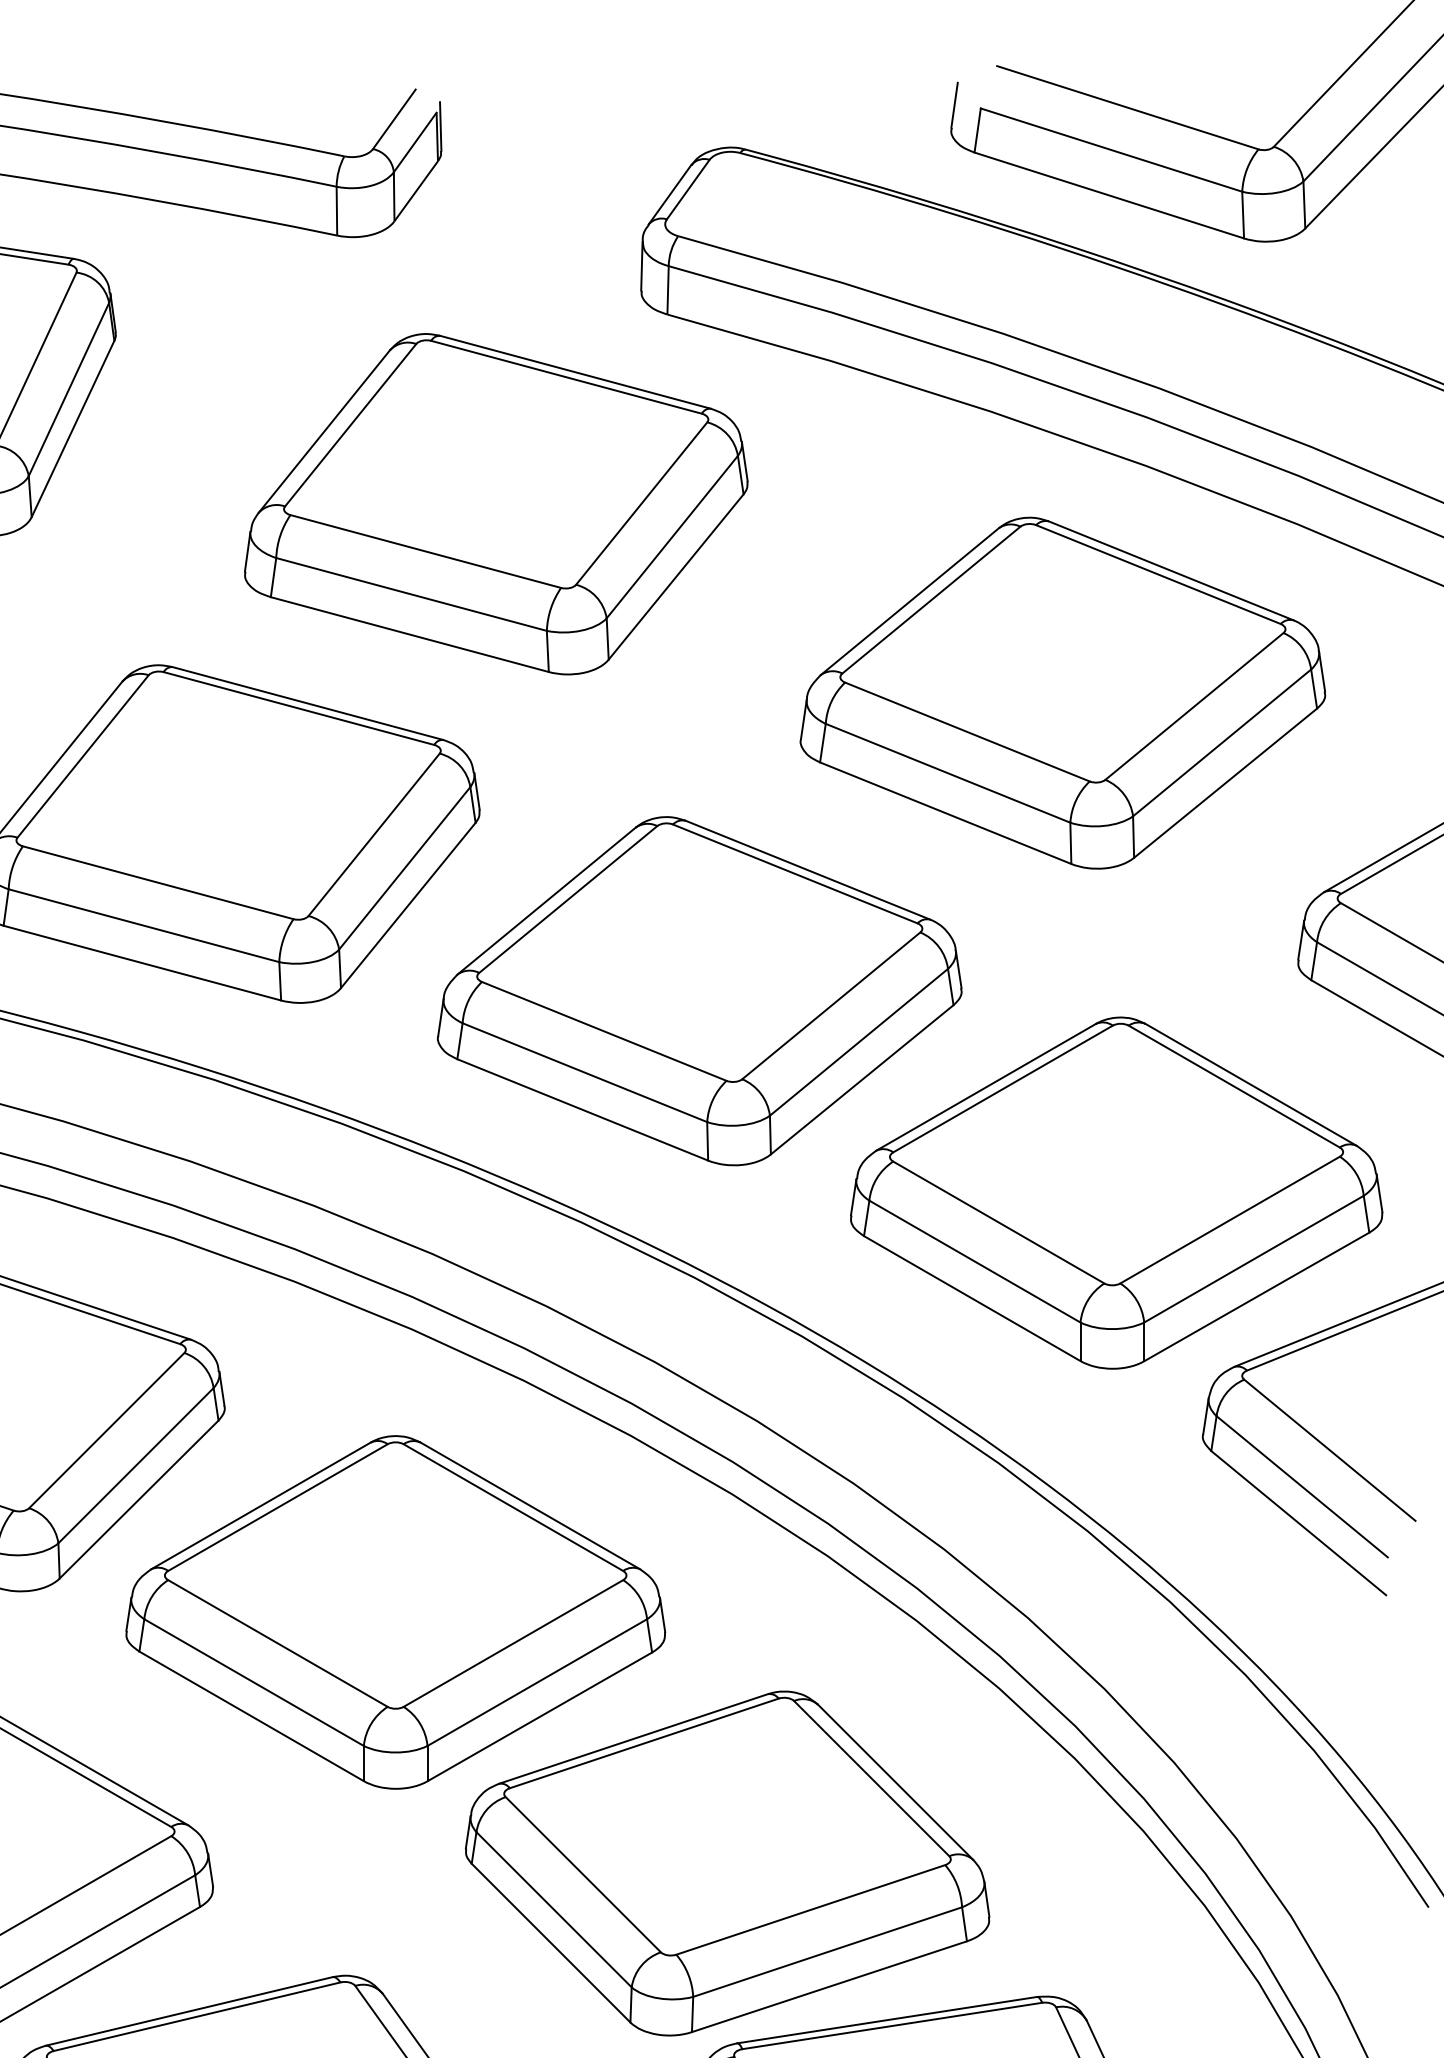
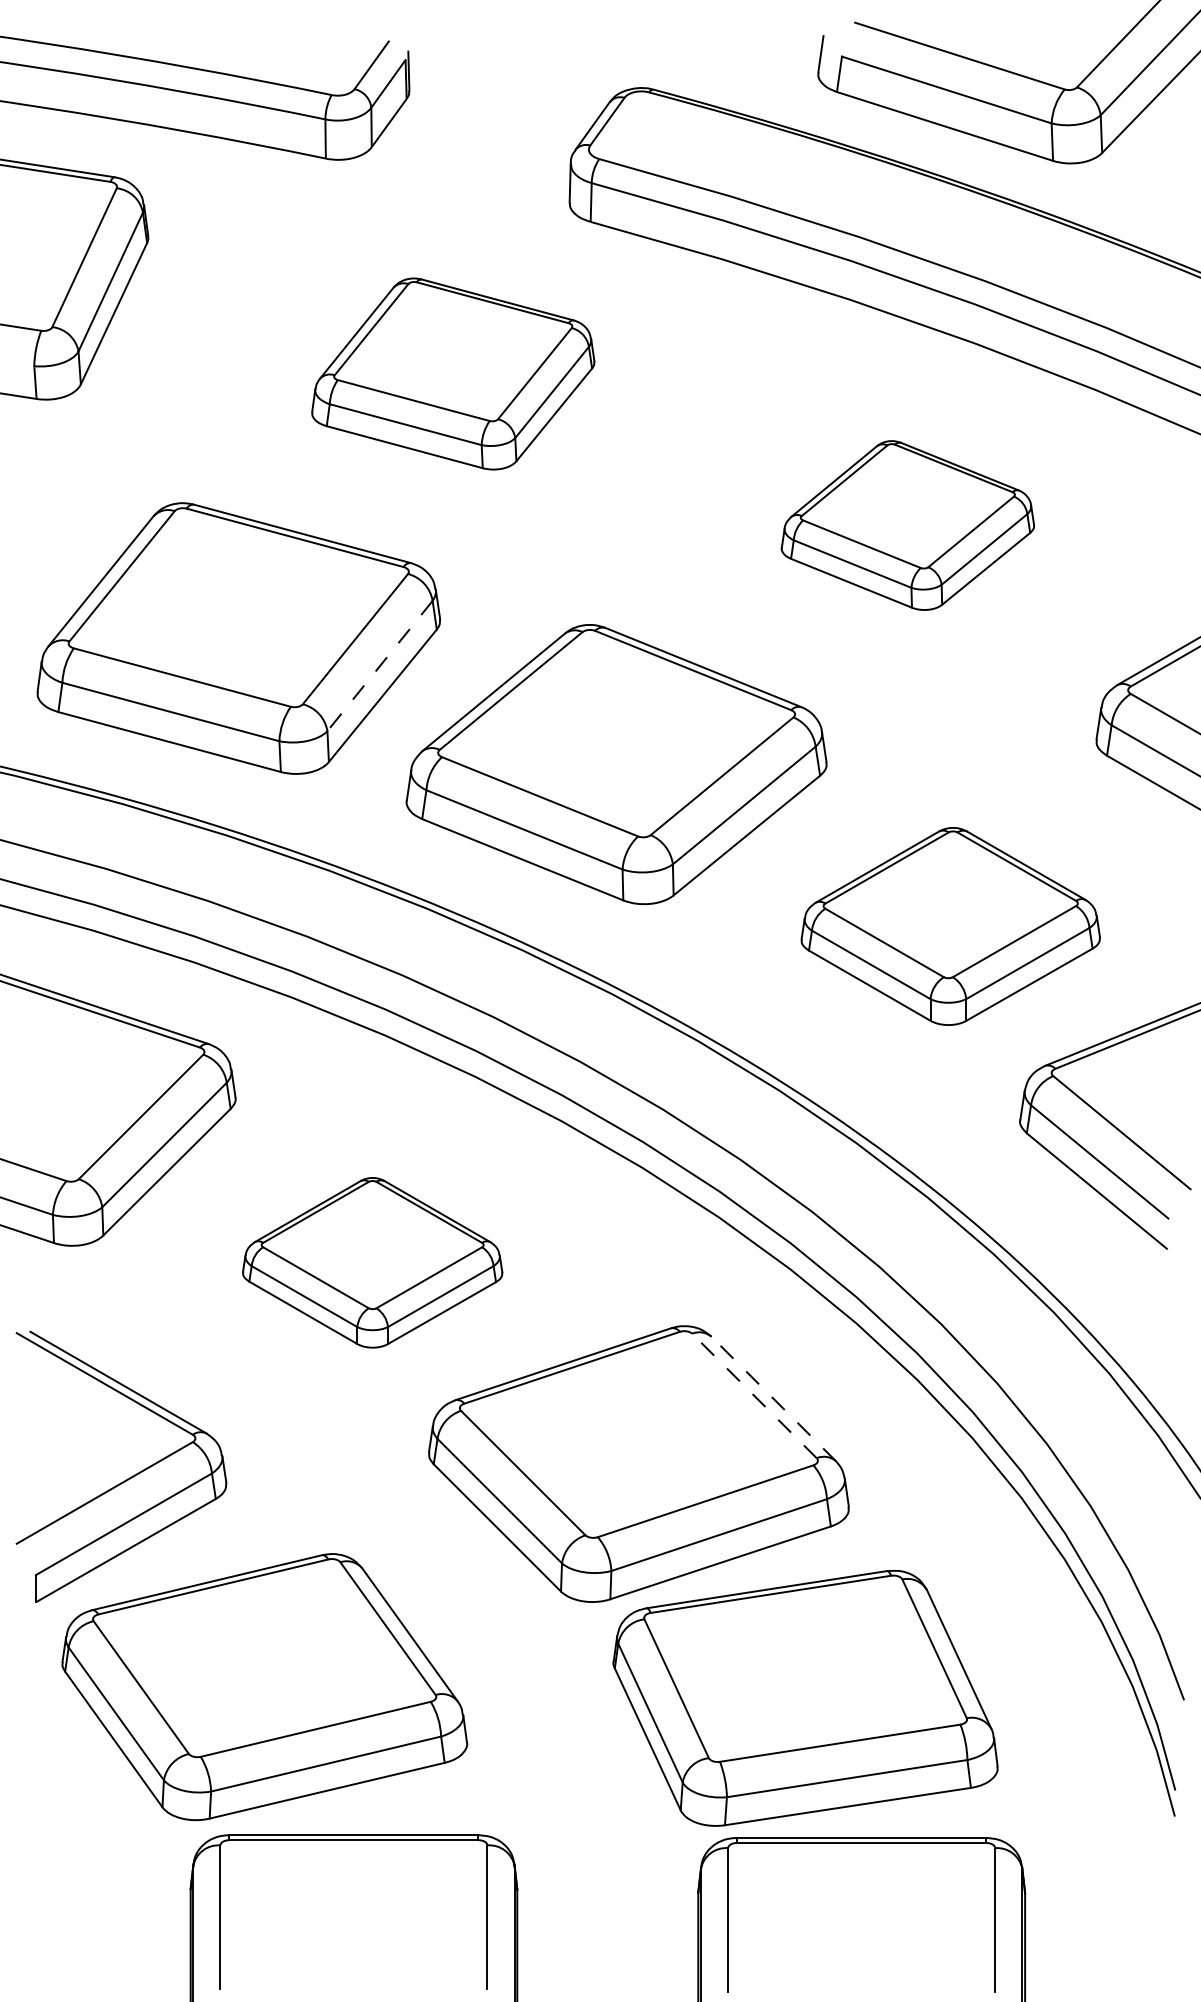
part: (495, 503) -> (452, 373), size x0.7
part: (1062, 693) -> (907, 525), size x0.6
line: (405, 868) -> (380, 666), solid -> dashed
part: (1116, 1193) -> (950, 926), size x0.7
part: (395, 1612) -> (372, 1262), size x0.6
line: (871, 1778) -> (754, 1395), solid -> dashed
line: (895, 1781) -> (773, 1398), solid -> dashed

